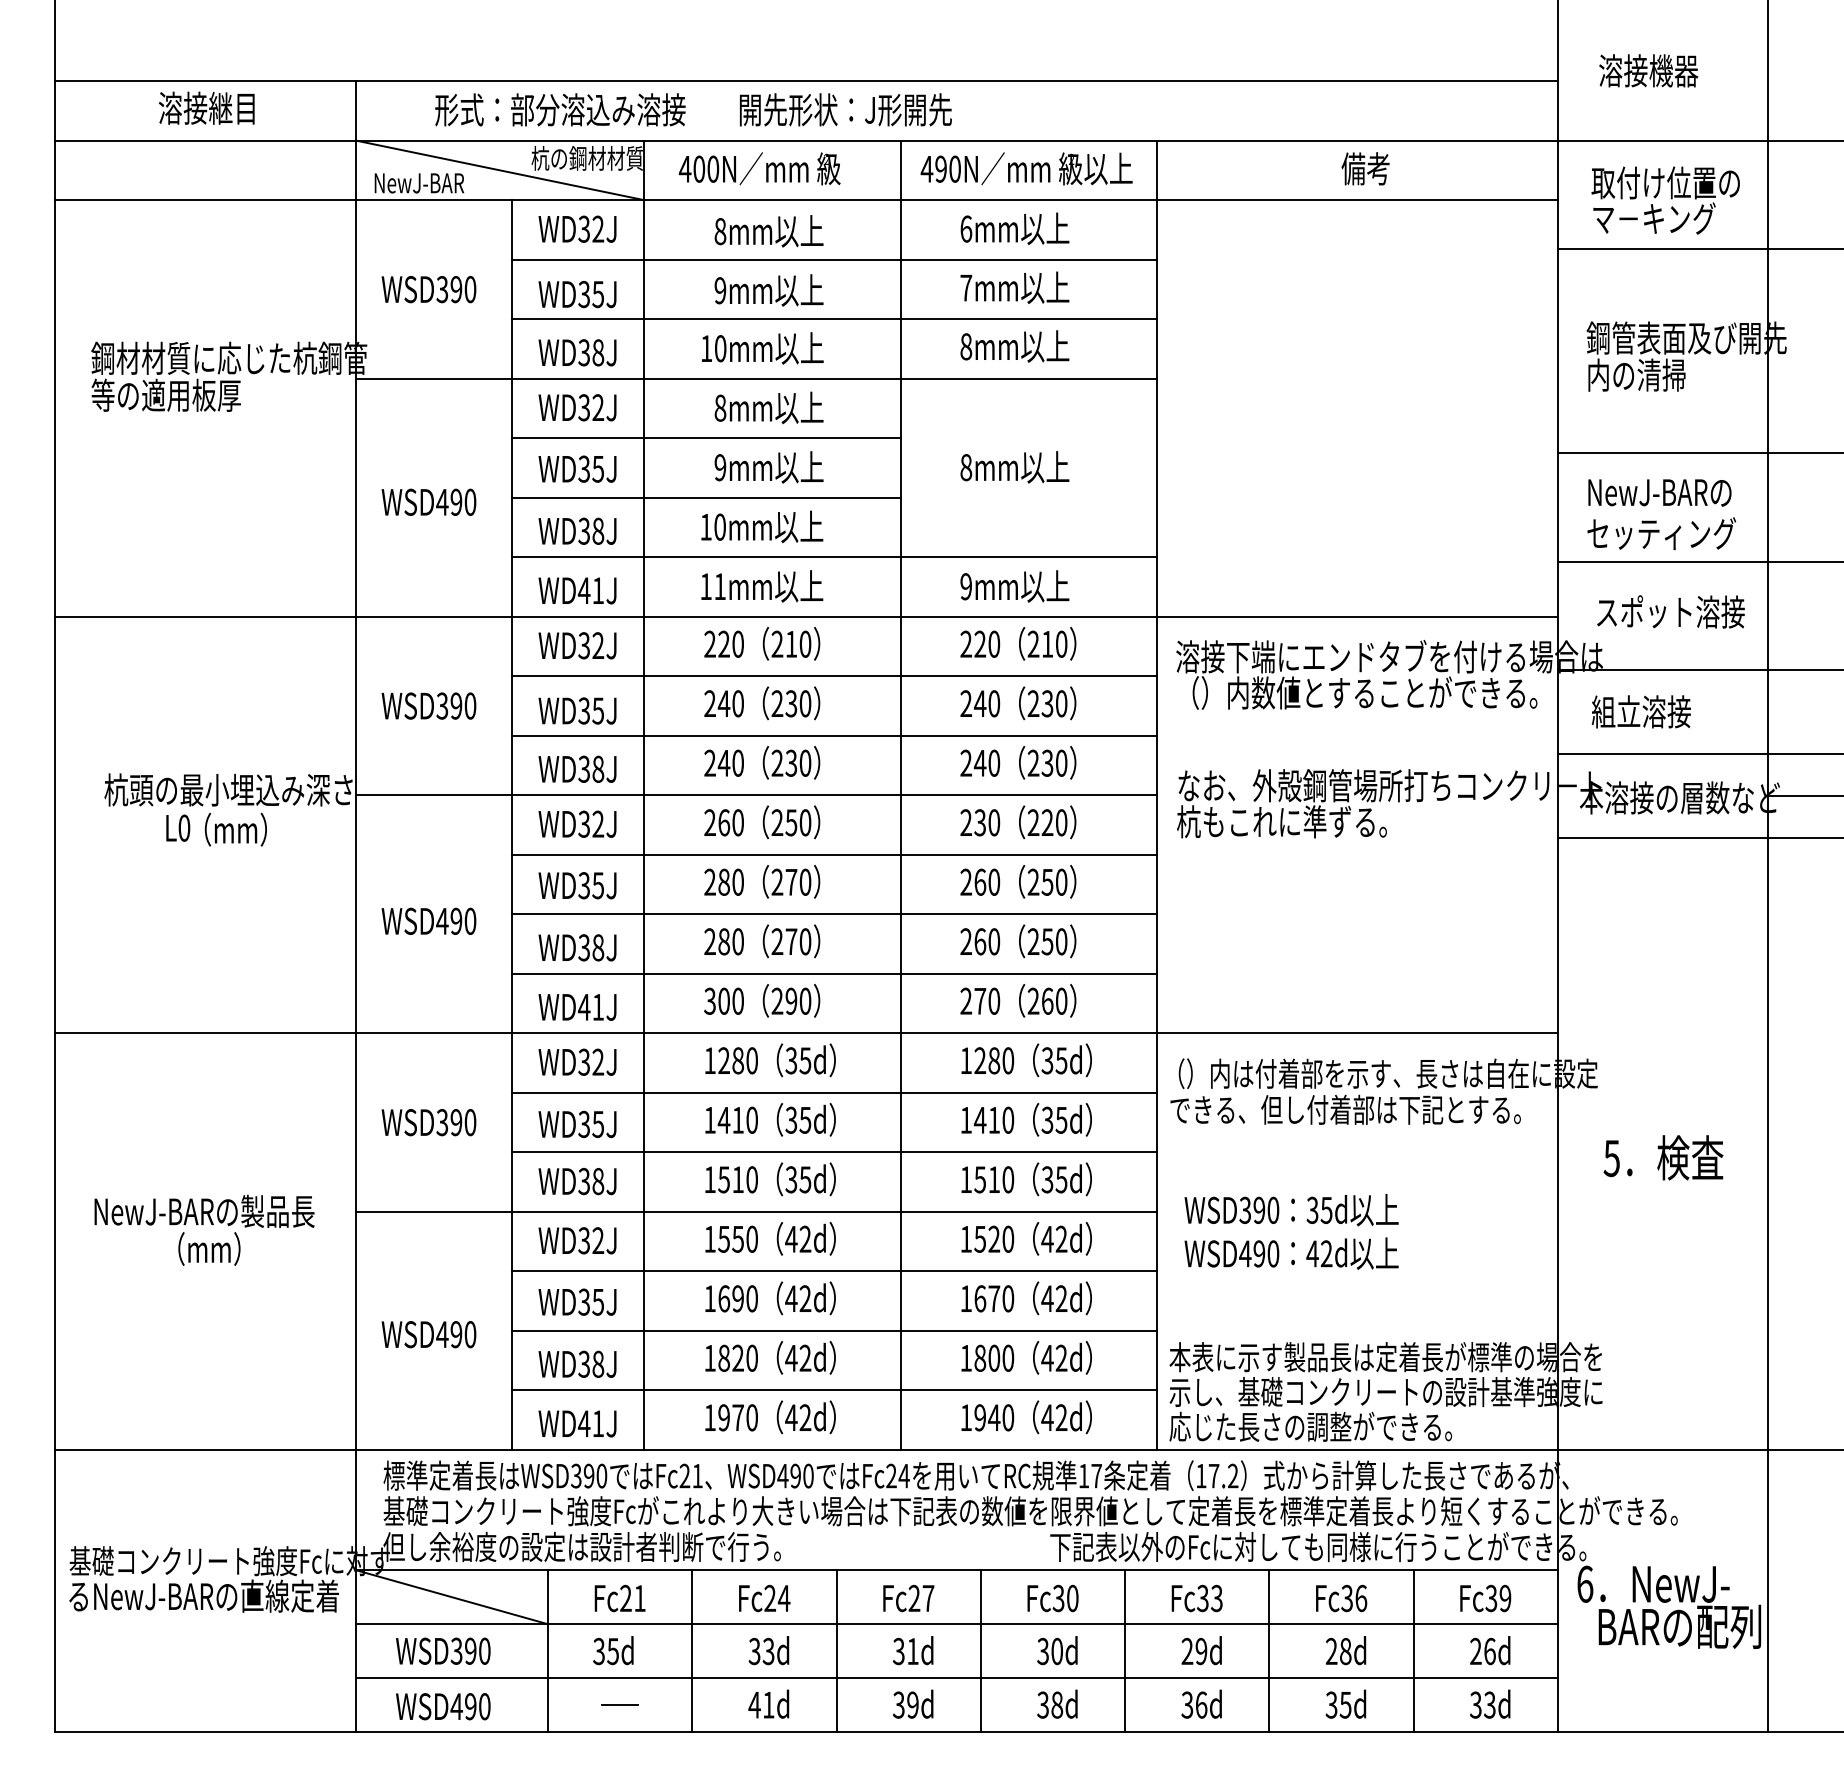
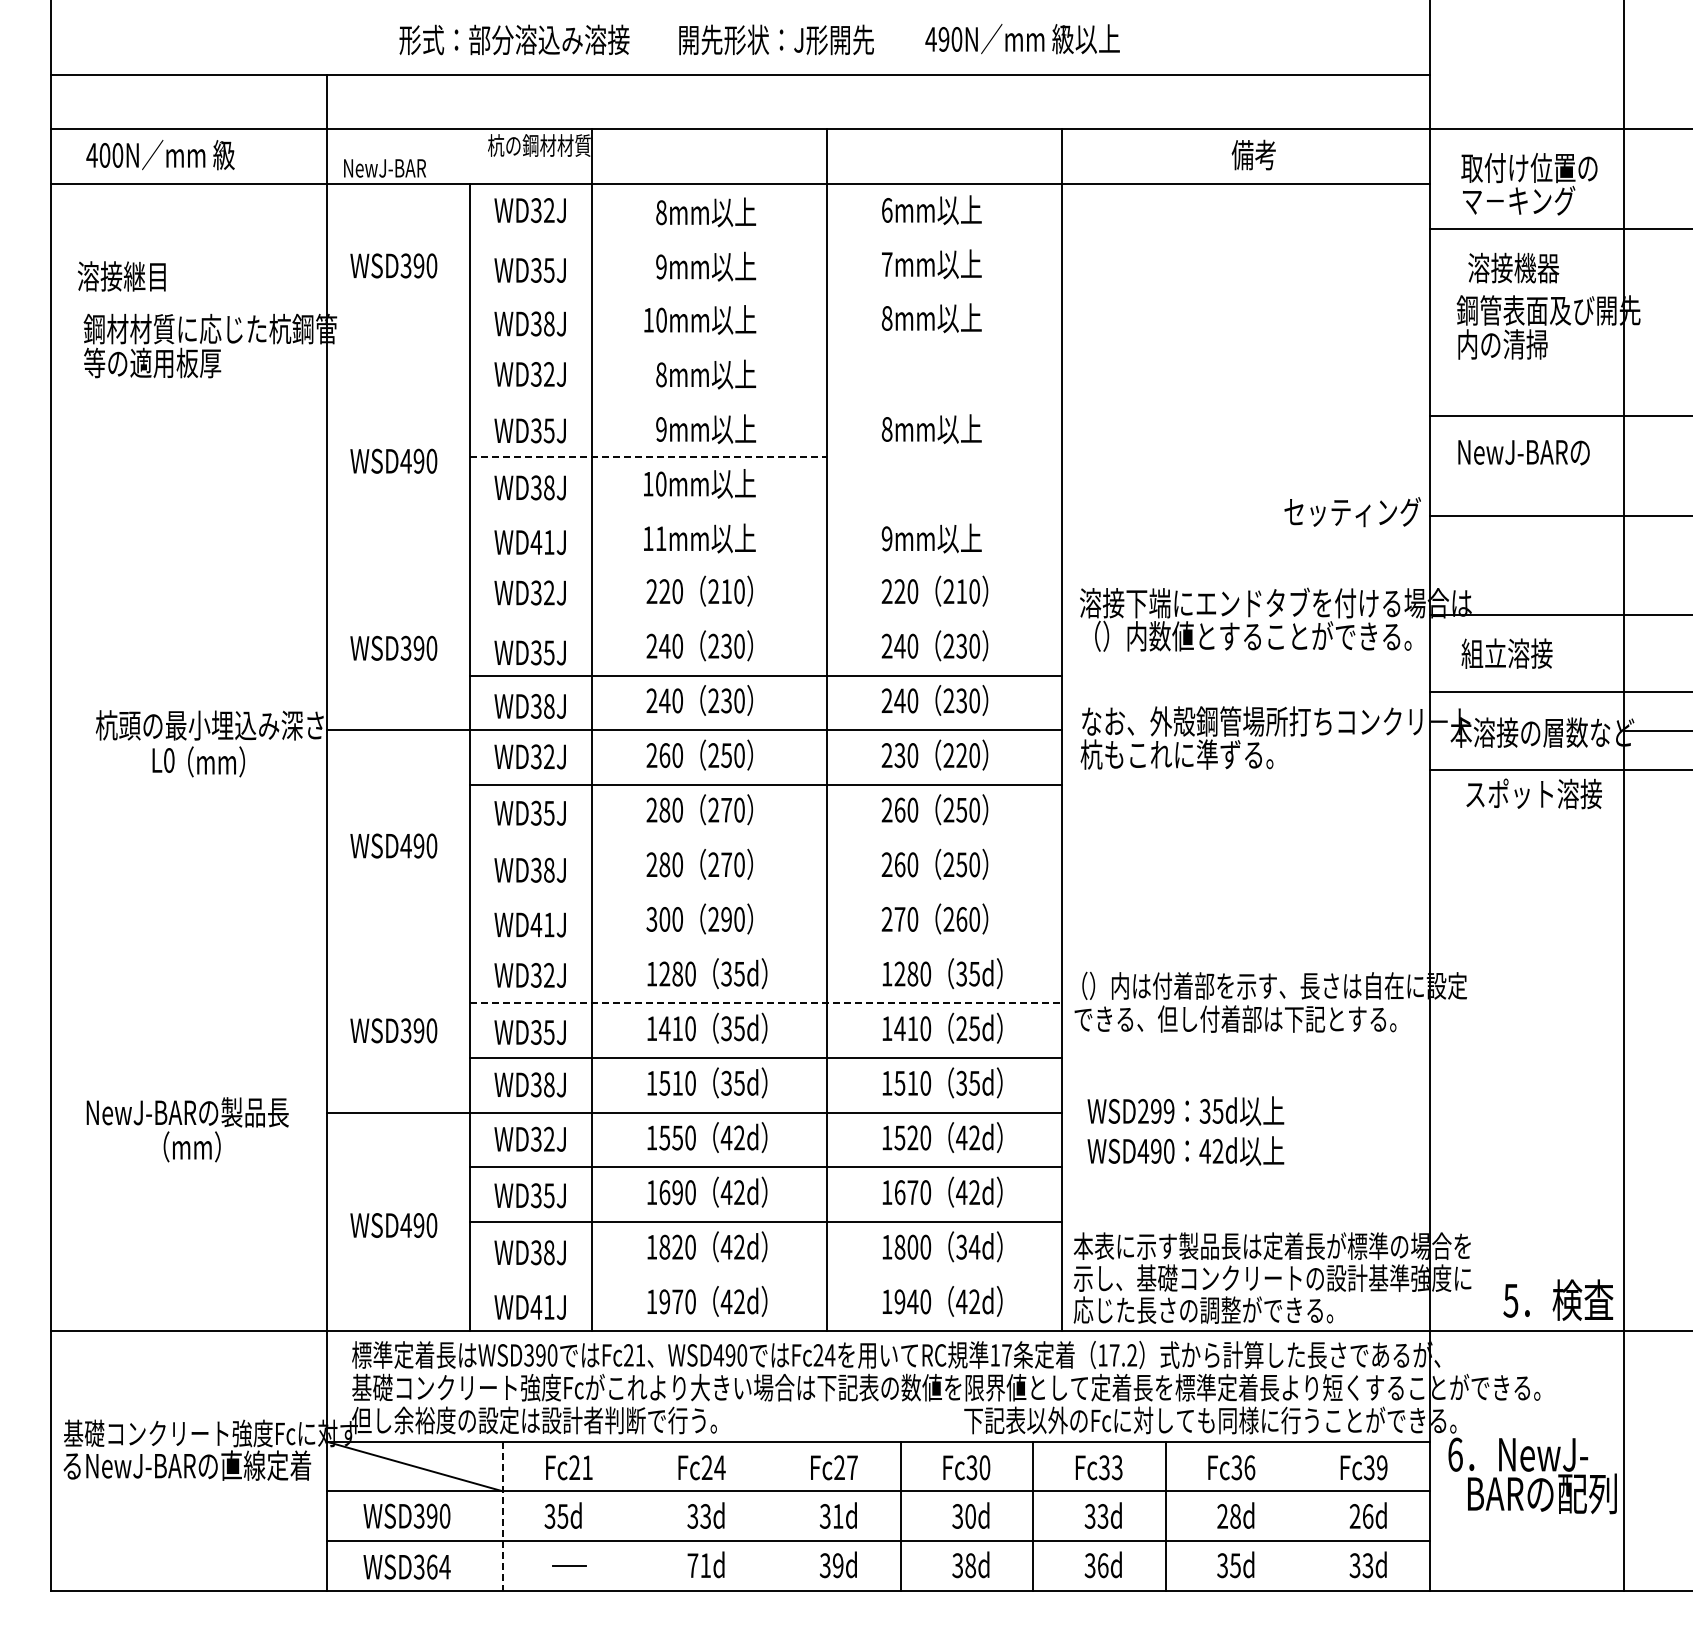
text: (1648, 70) -> (1513, 267), moved
text: (206, 108) -> (121, 276), moved
text: (693, 109) -> (636, 39), moved
text: (759, 169) -> (160, 155), moved
text: (1026, 169) -> (1022, 39), moved
line: (500, 170) -> (459, 156), removed
line: (833, 259) -> (765, 238), removed
line: (833, 319) -> (765, 293), removed
line: (755, 378) -> (693, 347), removed
line: (706, 438) -> (648, 402), removed
line: (706, 498) -> (648, 457), solid -> dashed
text: (1661, 534) -> (1352, 512), moved
line: (833, 557) -> (765, 511), removed
text: (1670, 611) -> (1533, 793), moved
line: (806, 616) -> (740, 566), removed
line: (833, 675) -> (765, 620), removed
line: (833, 914) -> (765, 839), removed
line: (833, 974) -> (765, 894), removed
line: (806, 1032) -> (740, 948), removed
line: (834, 1092) -> (766, 1003), solid -> dashed
text: (1047, 1120) -> (961, 1028), 35d -> 25d
text: (1663, 1157) -> (1558, 1299), moved
text: (1258, 1210) -> (1155, 1111), WSD390 -> WSD299
text: (1054, 1357) -> (968, 1246), 42d -> 34d
line: (833, 1390) -> (765, 1276), removed
line: (692, 1650) -> (635, 1515), removed
line: (837, 1650) -> (768, 1515), removed
line: (1413, 1650) -> (1297, 1515), removed
line: (548, 1651) -> (503, 1516), solid -> dashed
text: (1194, 1651) -> (1096, 1516), 29d -> 33d
text: (754, 1704) -> (692, 1565), 41d -> 71d
text: (470, 1706) -> (431, 1566), WSD490 -> WSD364

